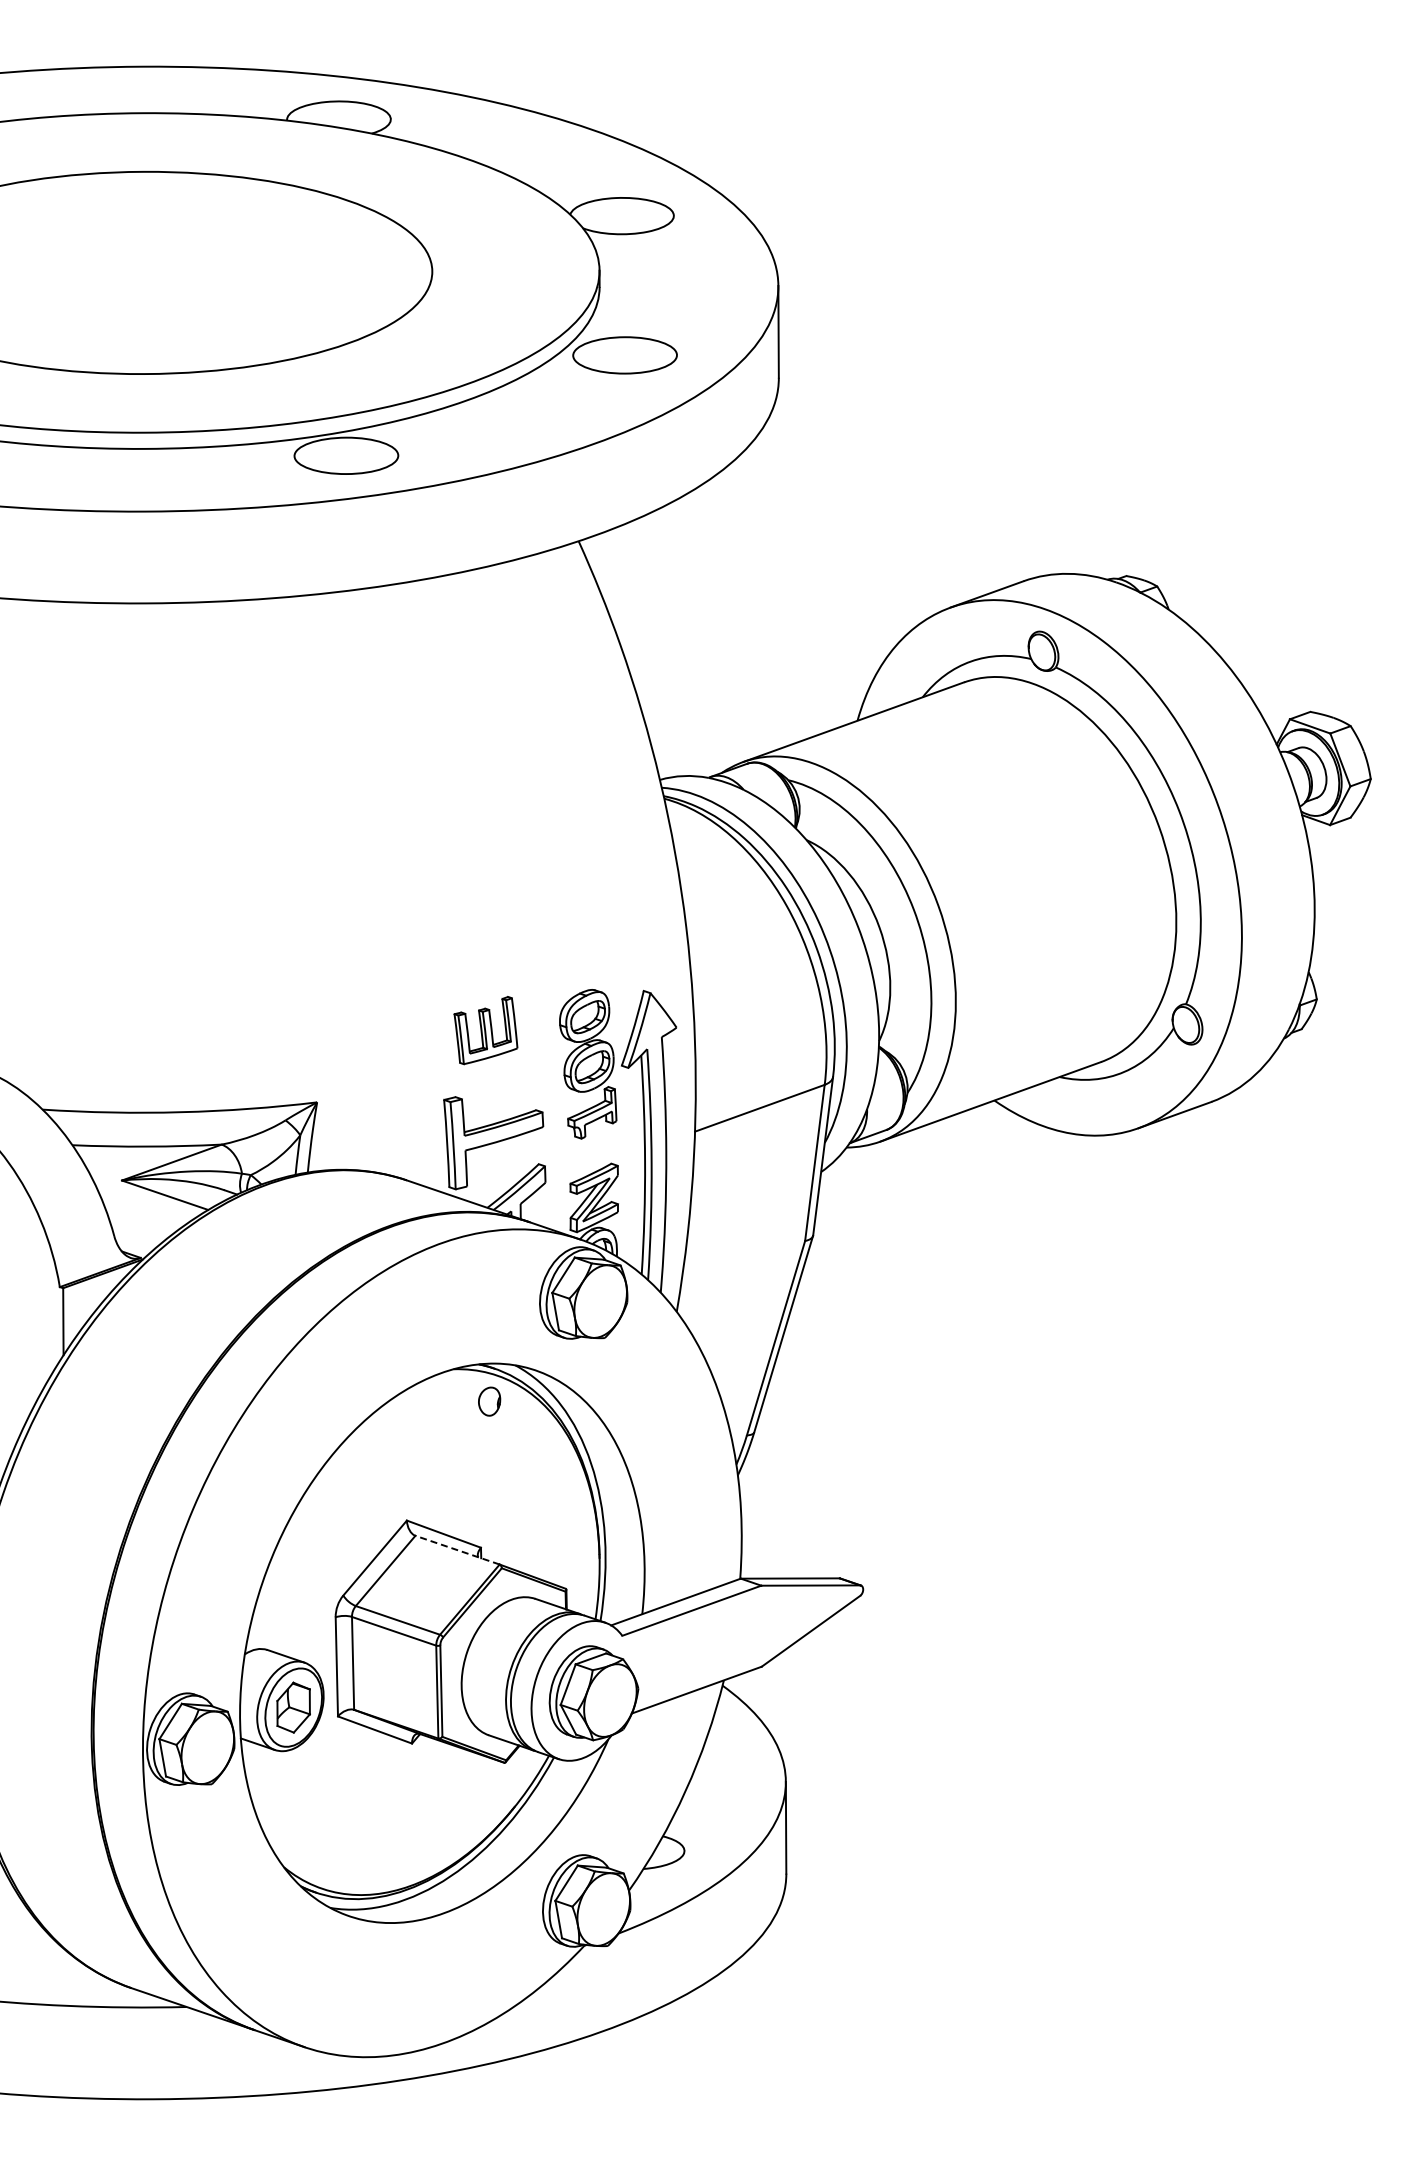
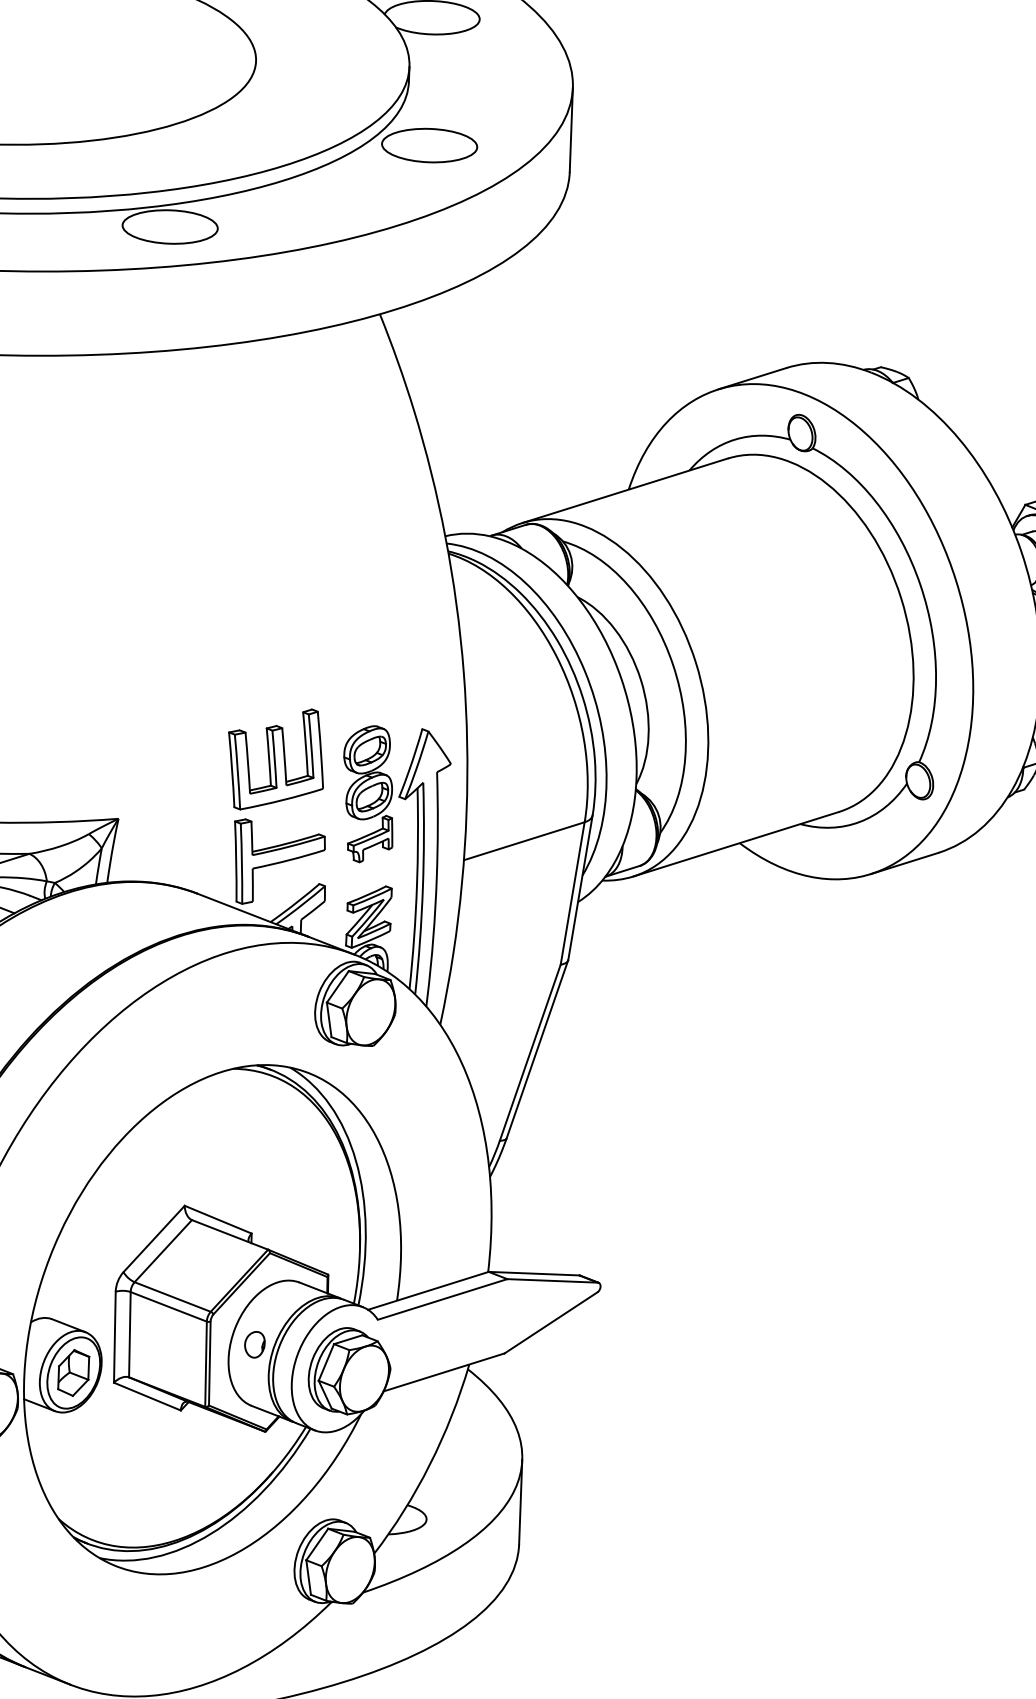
part: (485, 1030) -> (275, 759), size x1.67
part: (489, 1401) -> (254, 1344), moved
line: (457, 1550) -> (229, 1235), dashed -> solid

